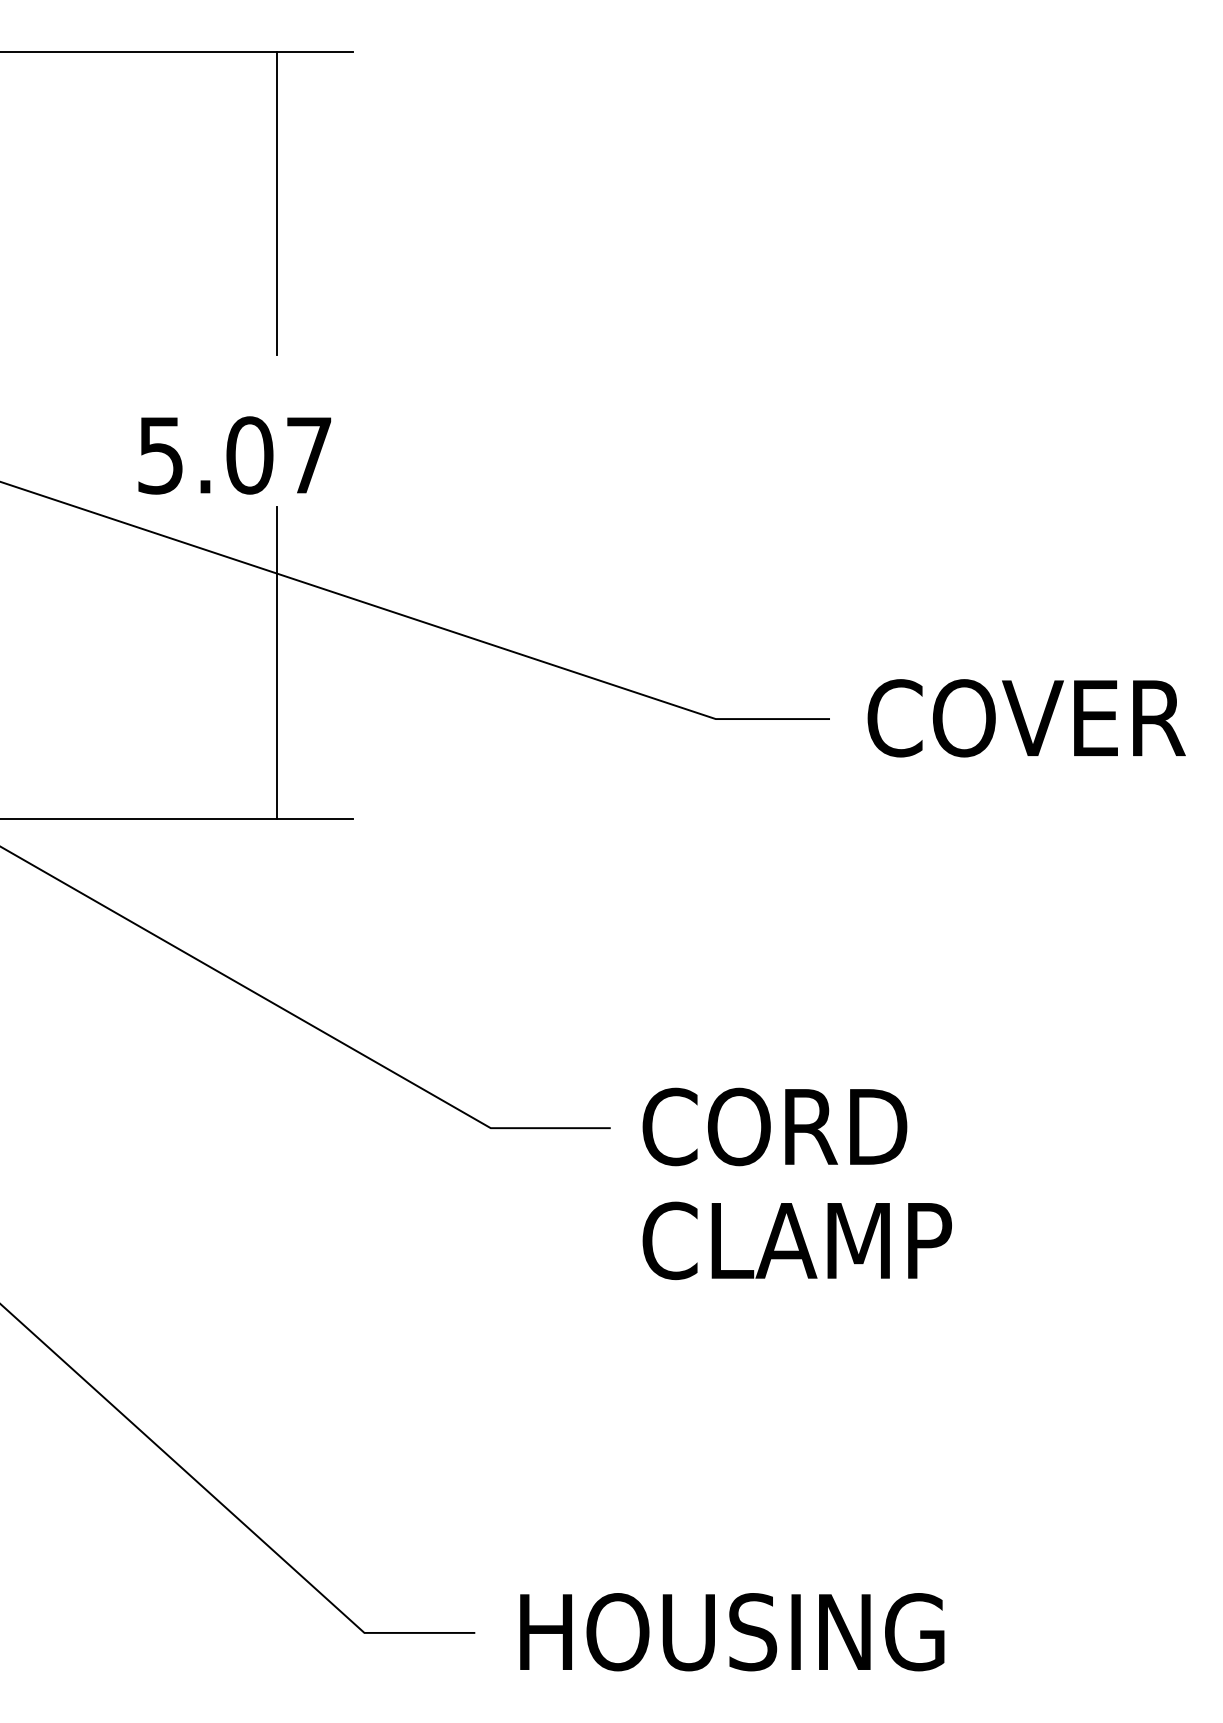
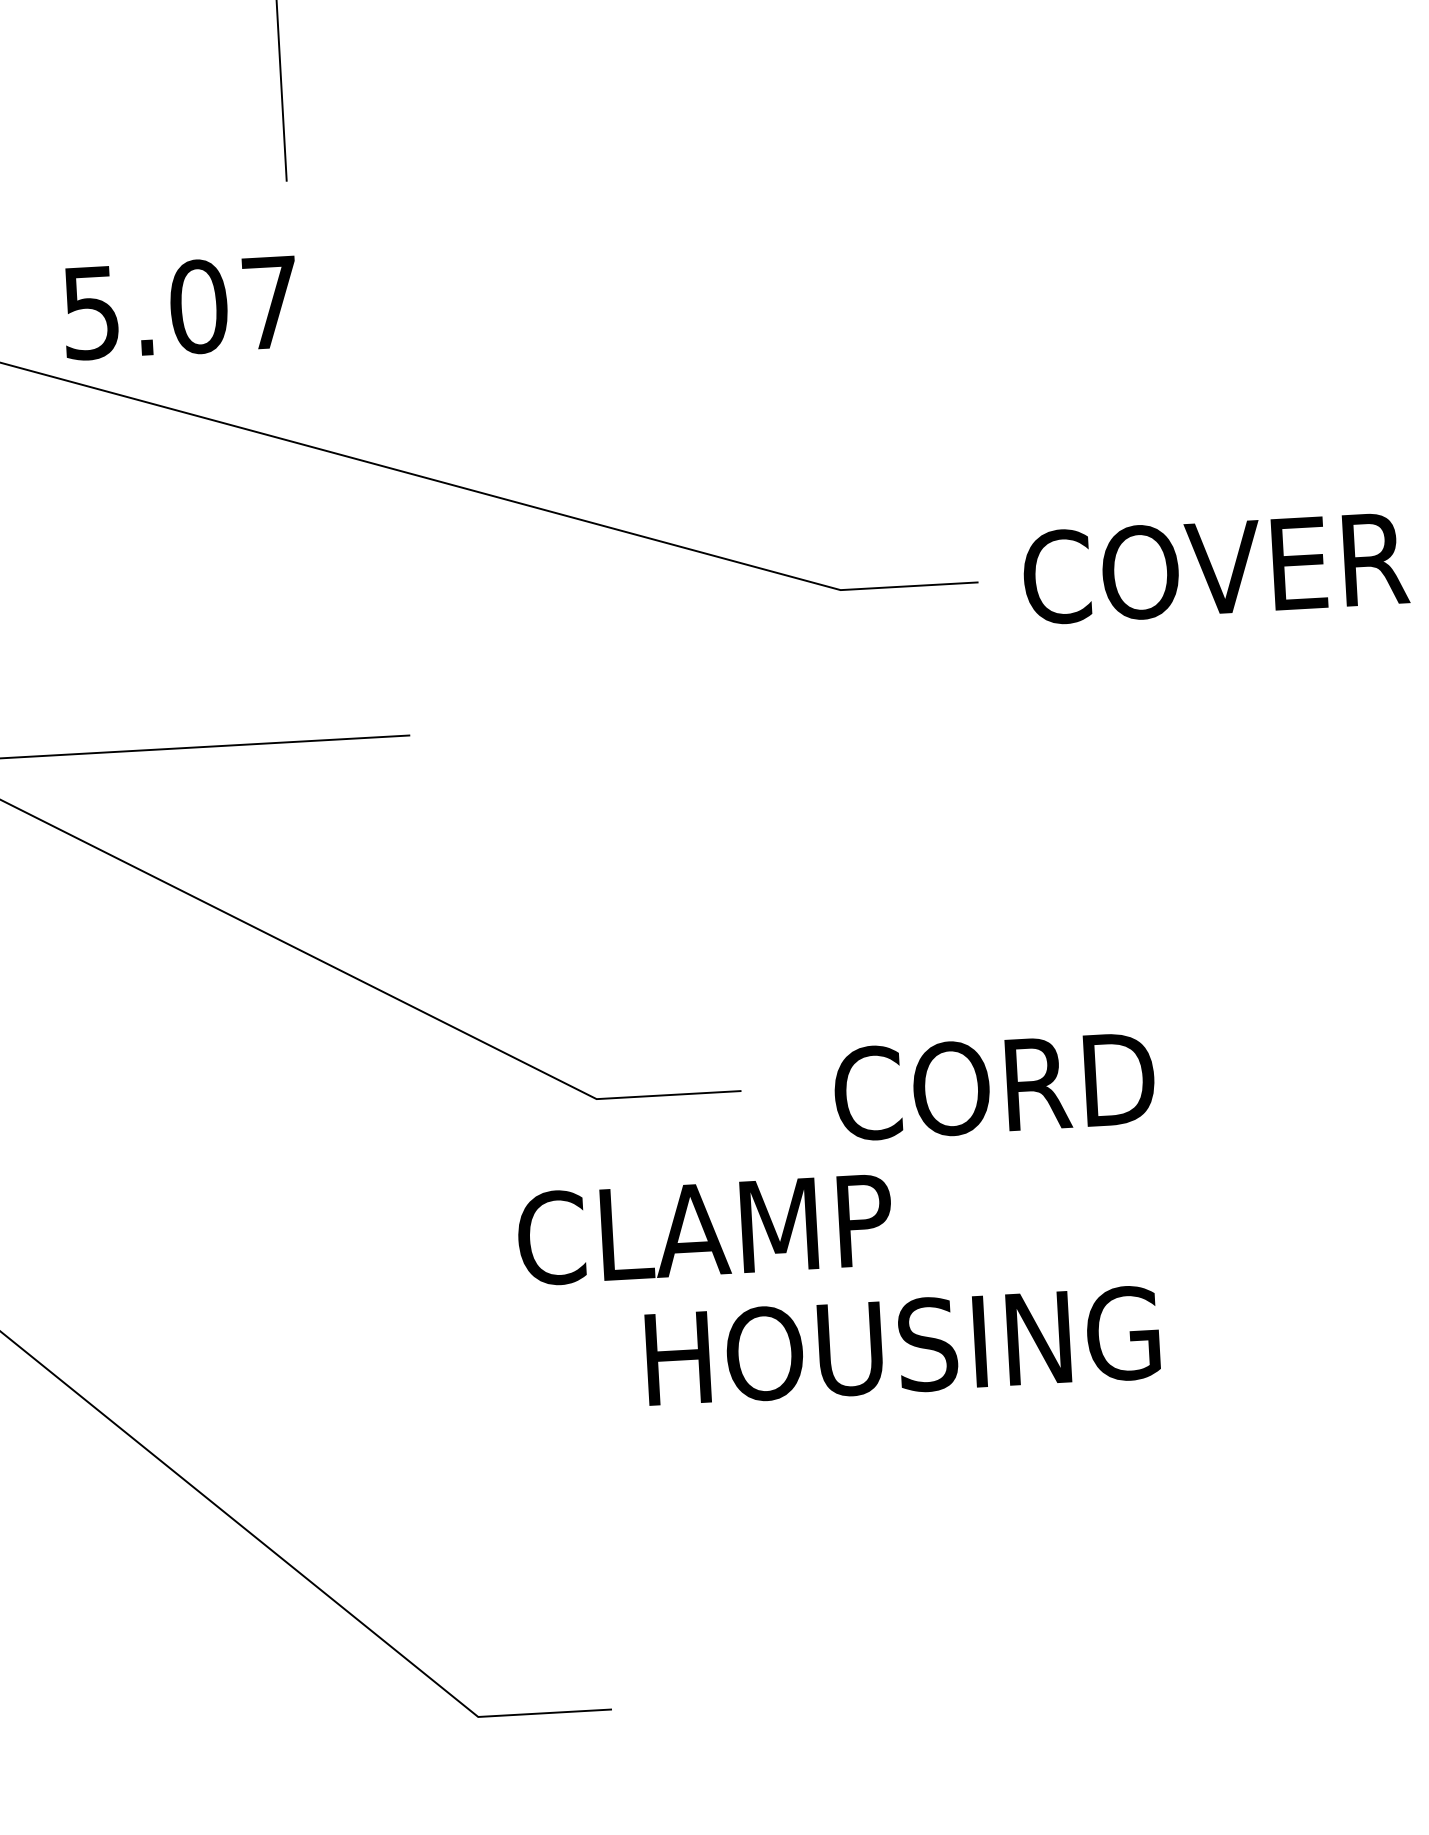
text: (234, 455) -> (180, 307), moved
line: (277, 662) -> (307, 551), removed
text: (774, 1126) -> (993, 1085), moved
text: (796, 1240) -> (704, 1229), moved
text: (732, 1632) -> (903, 1346), moved

